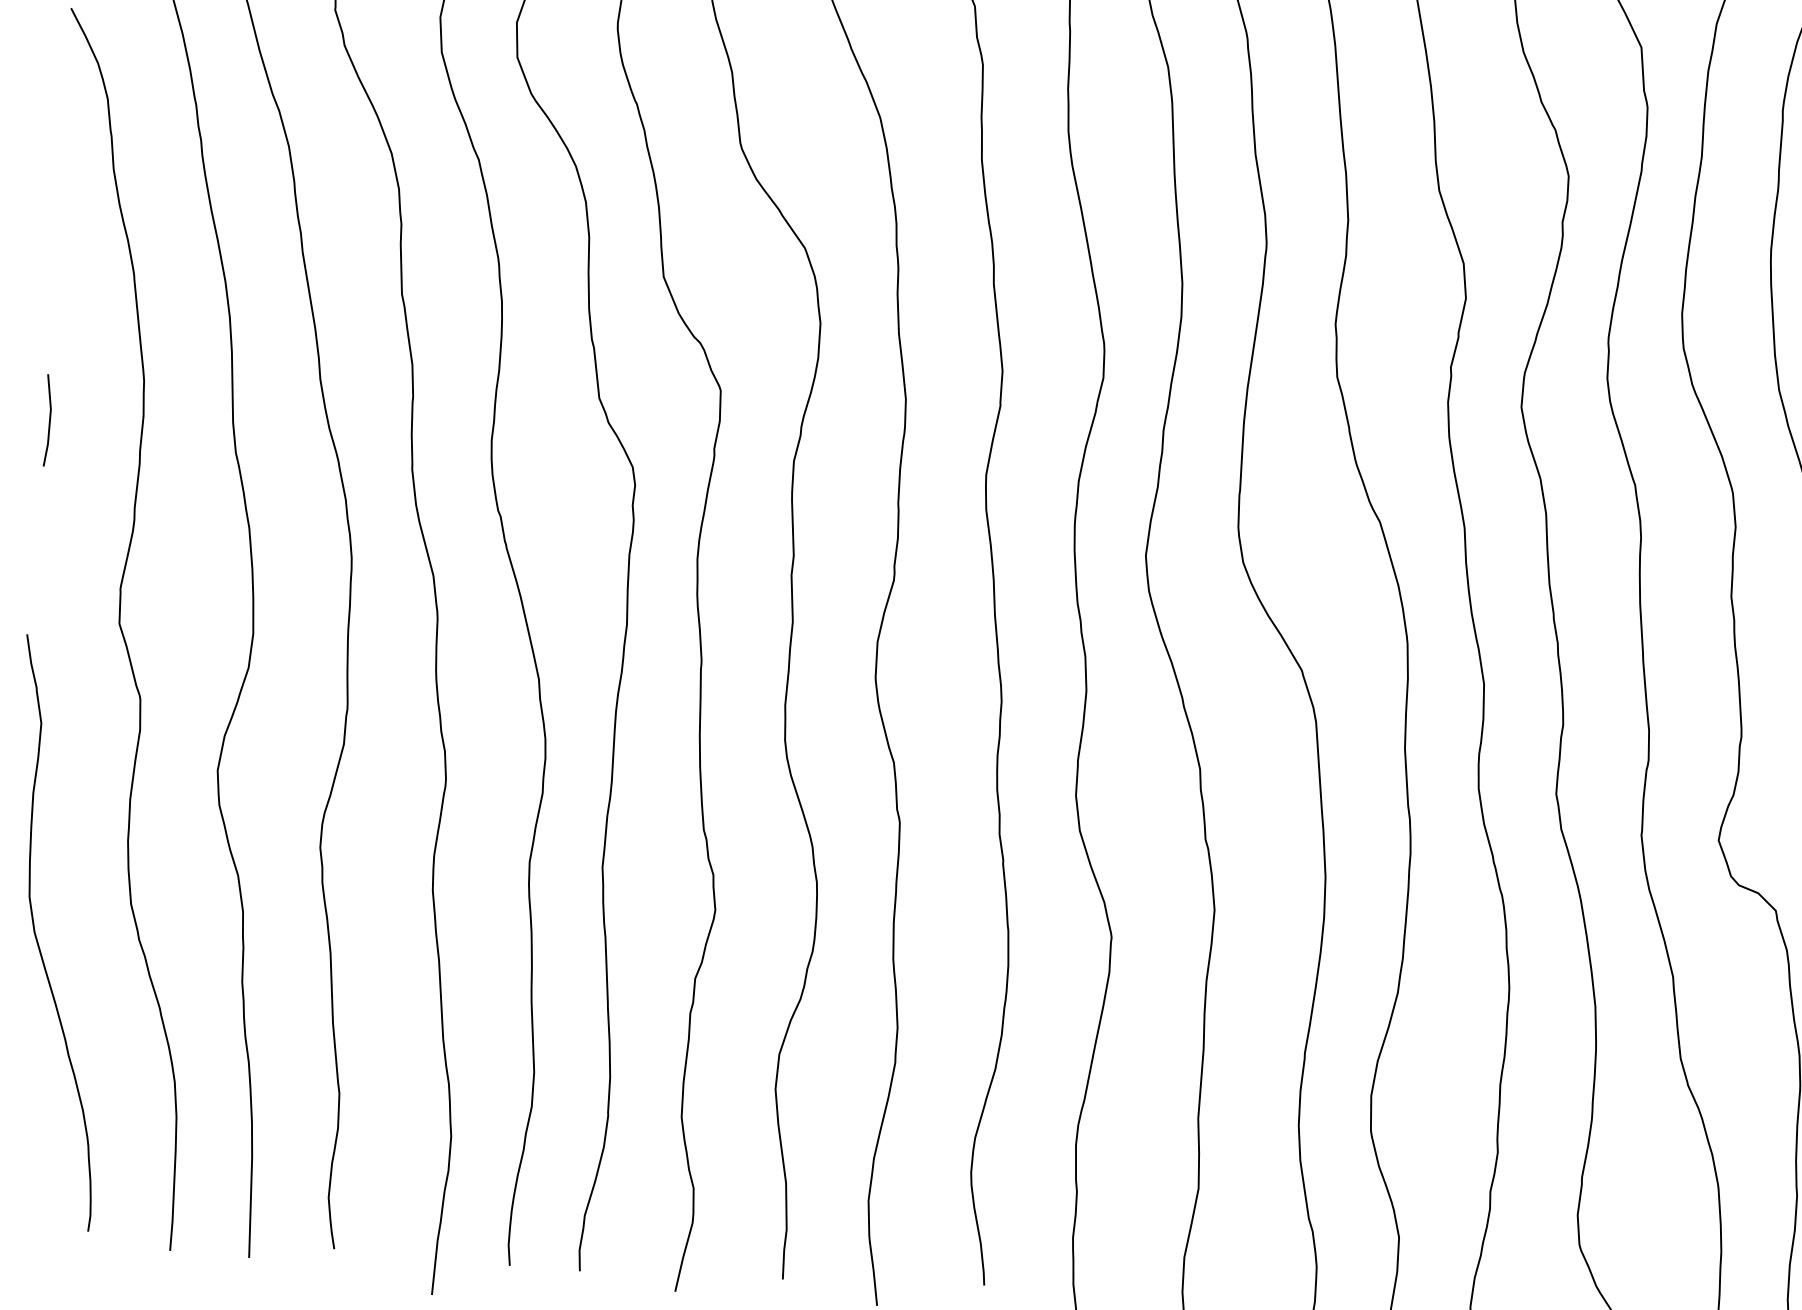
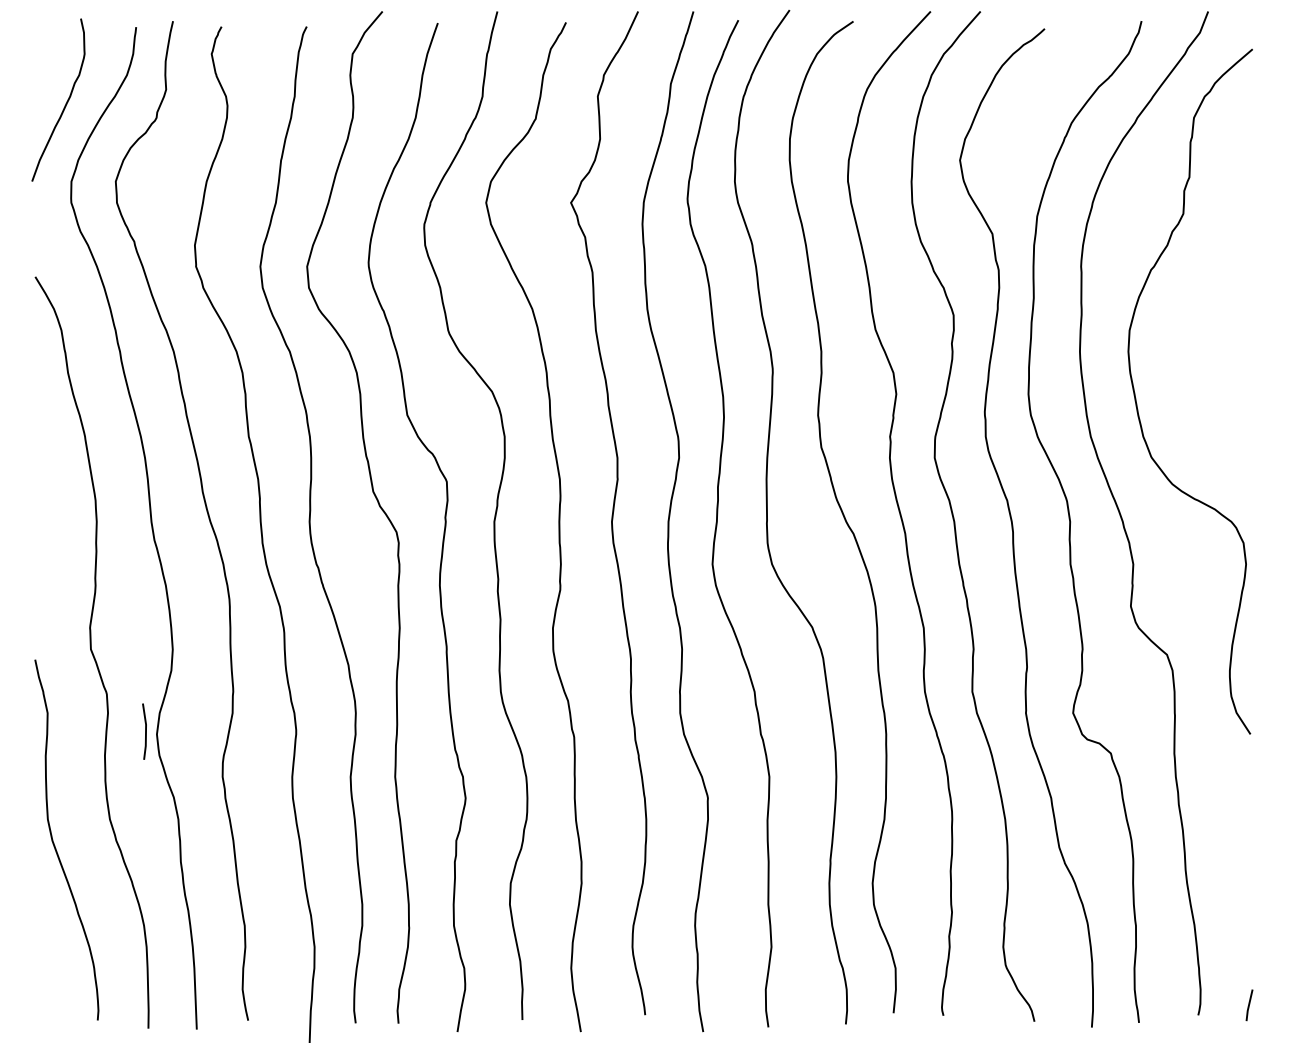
line: (49, 420) -> (145, 731), moved

